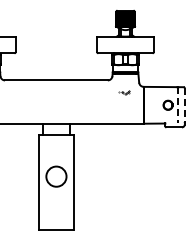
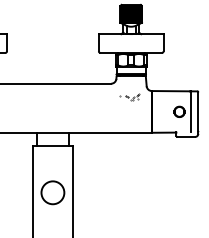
part: (123, 92) -> (128, 97), size x1.67
line: (178, 105) -> (191, 112), dashed -> solid
line: (184, 105) -> (198, 112), dashed -> solid

